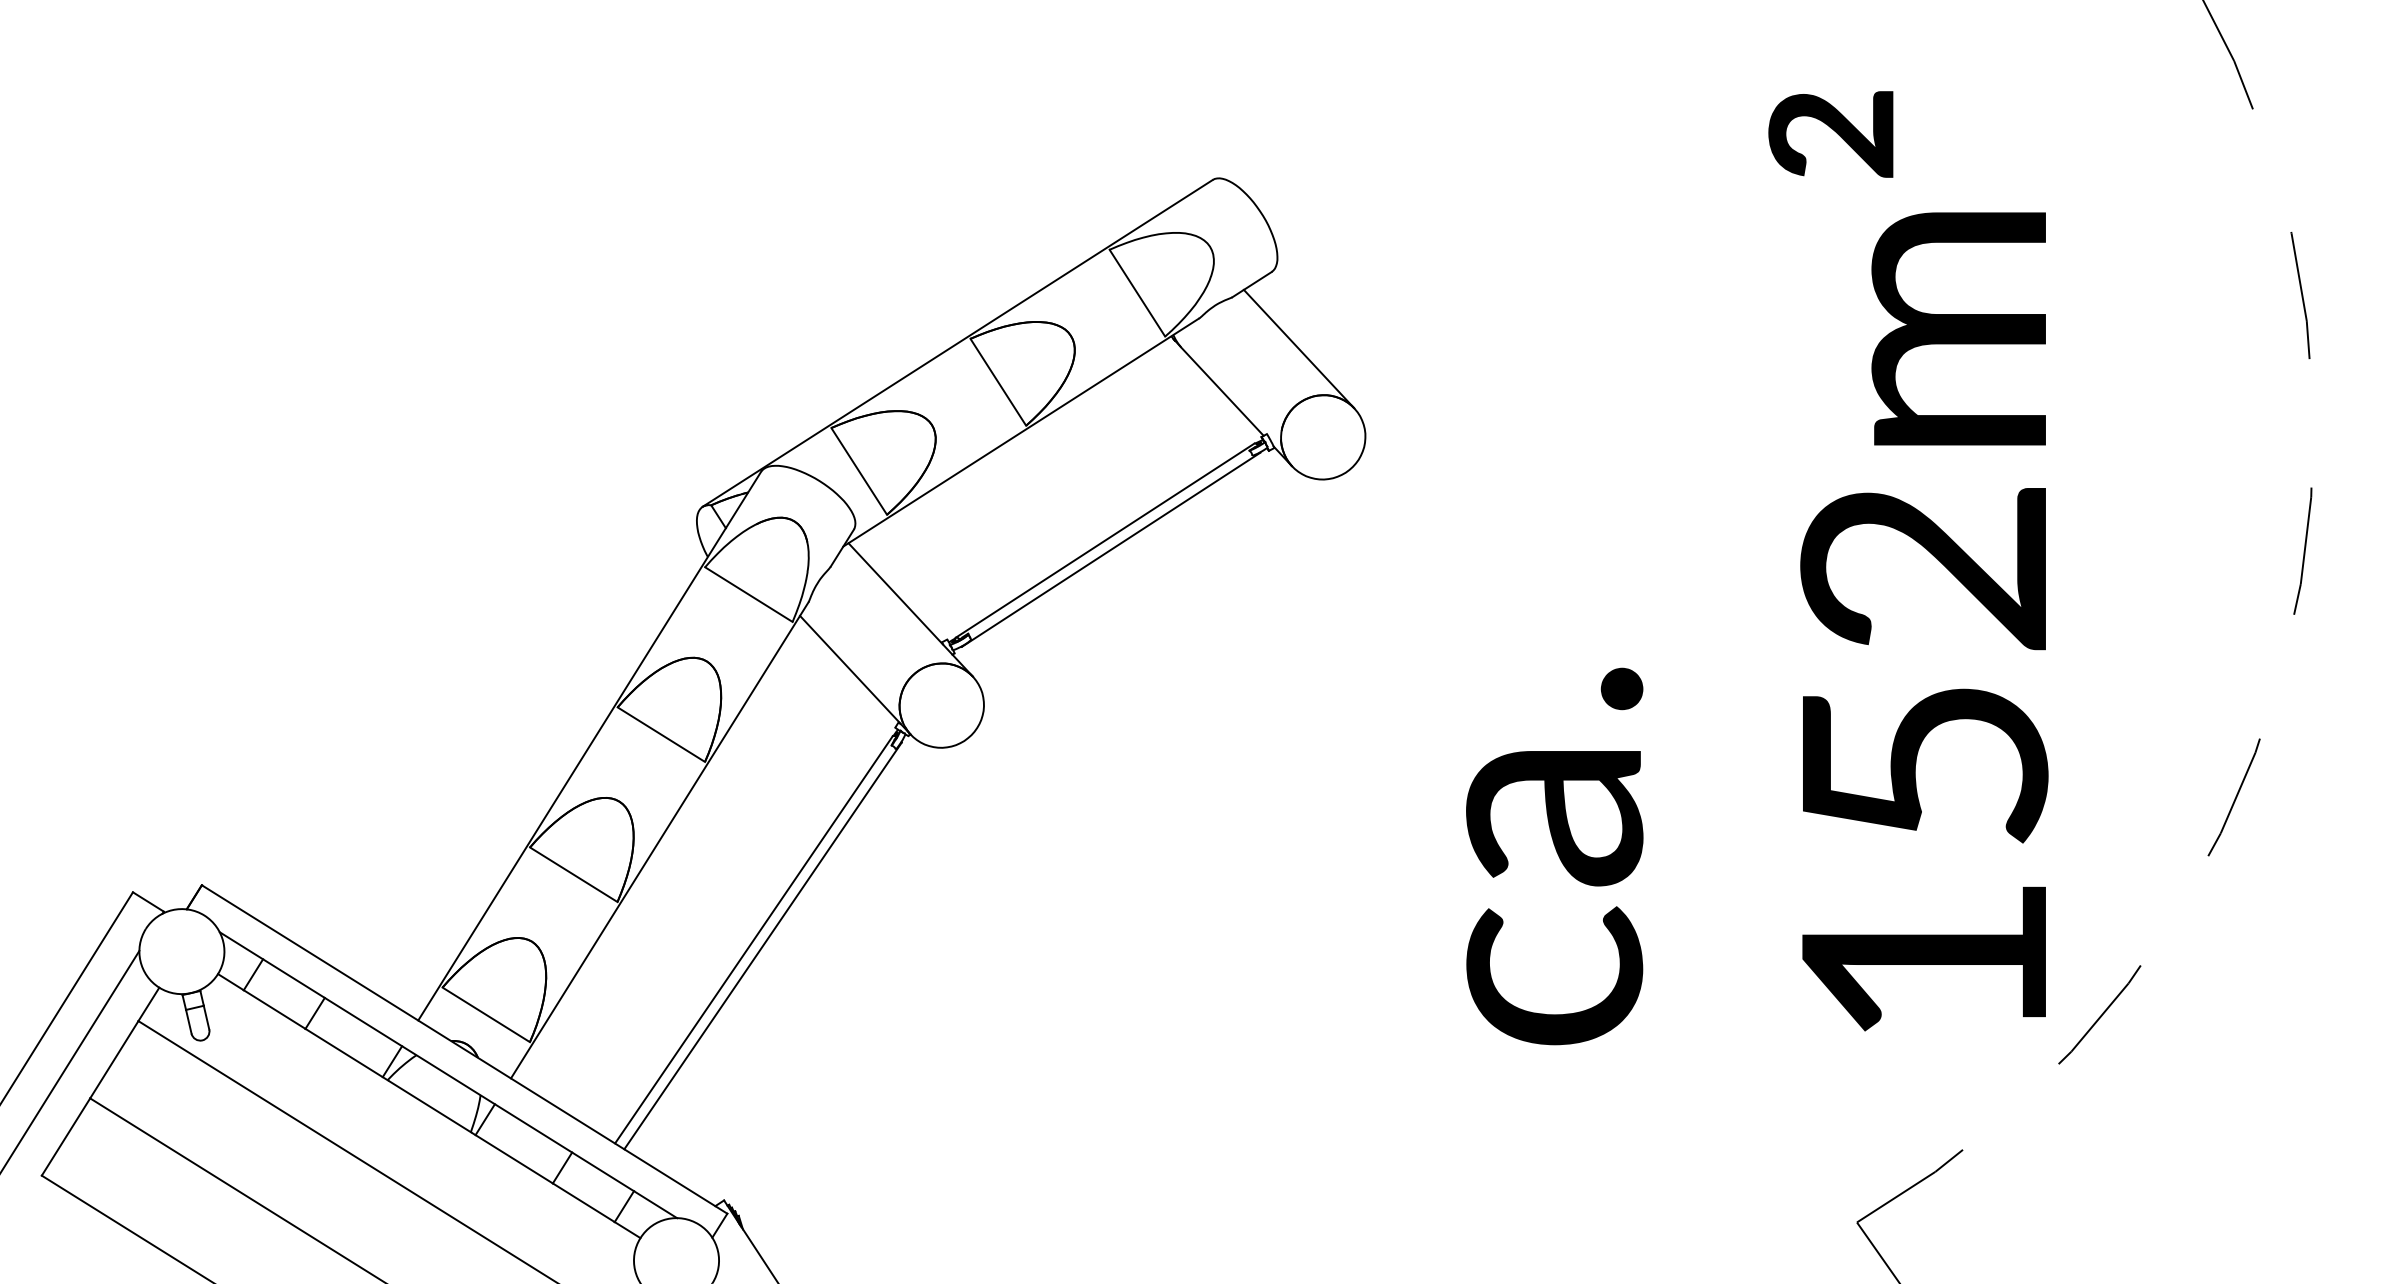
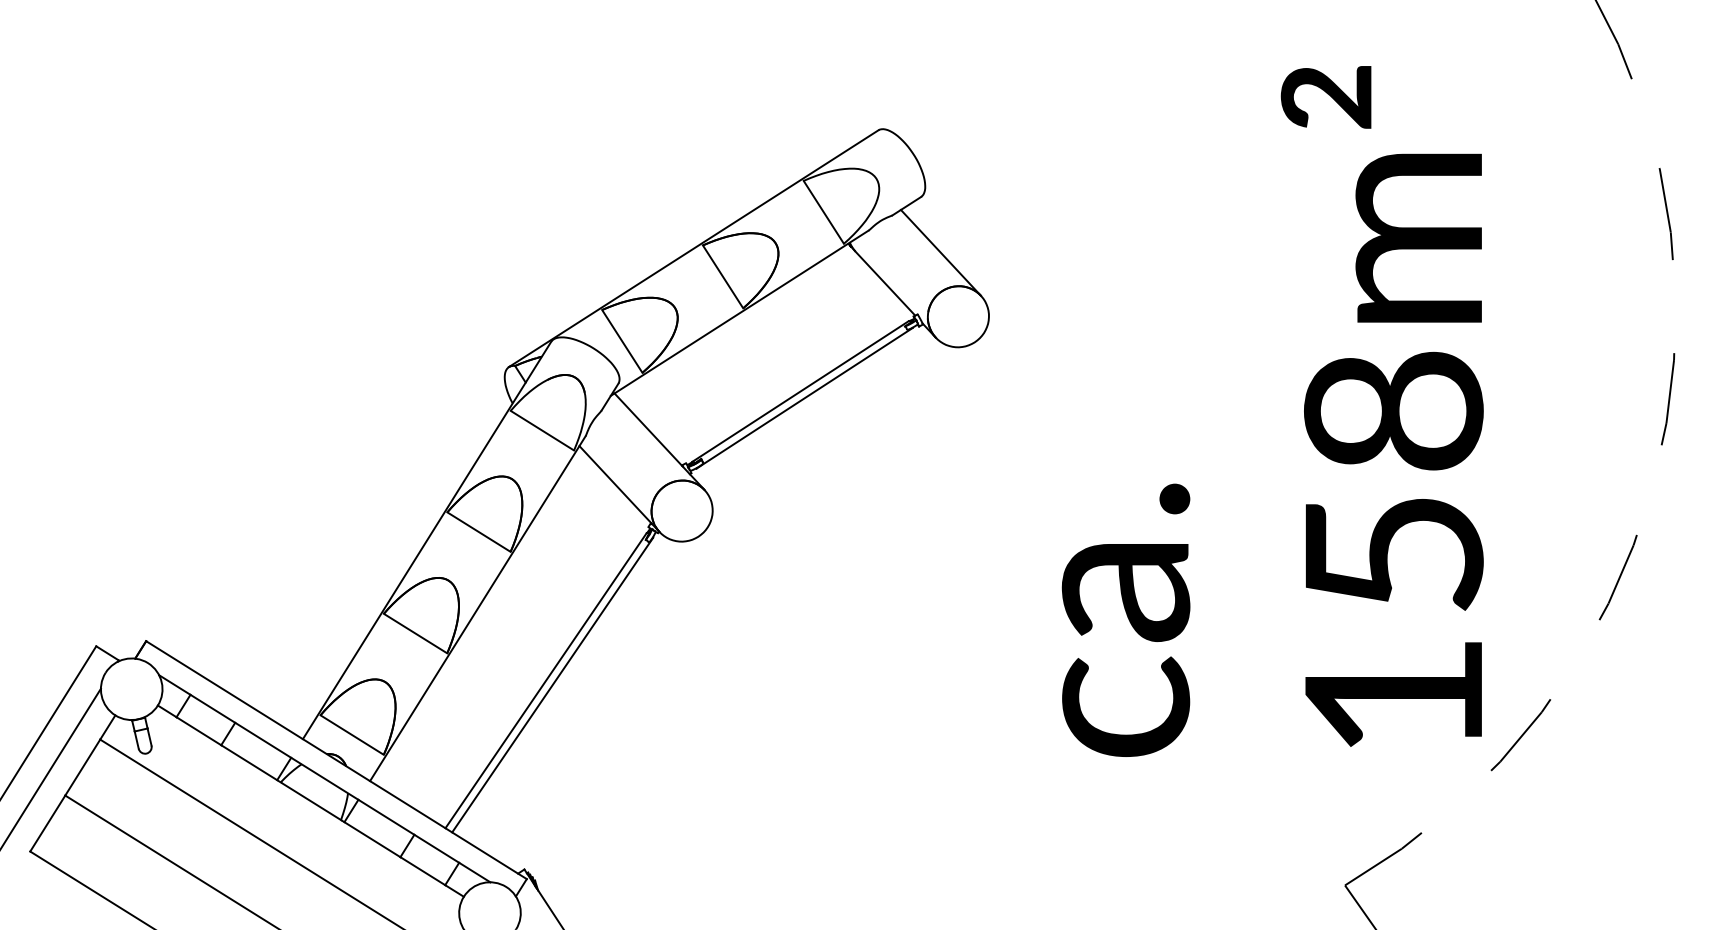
text: (1923, 566) -> (1393, 410), 152m² -> 158m²

